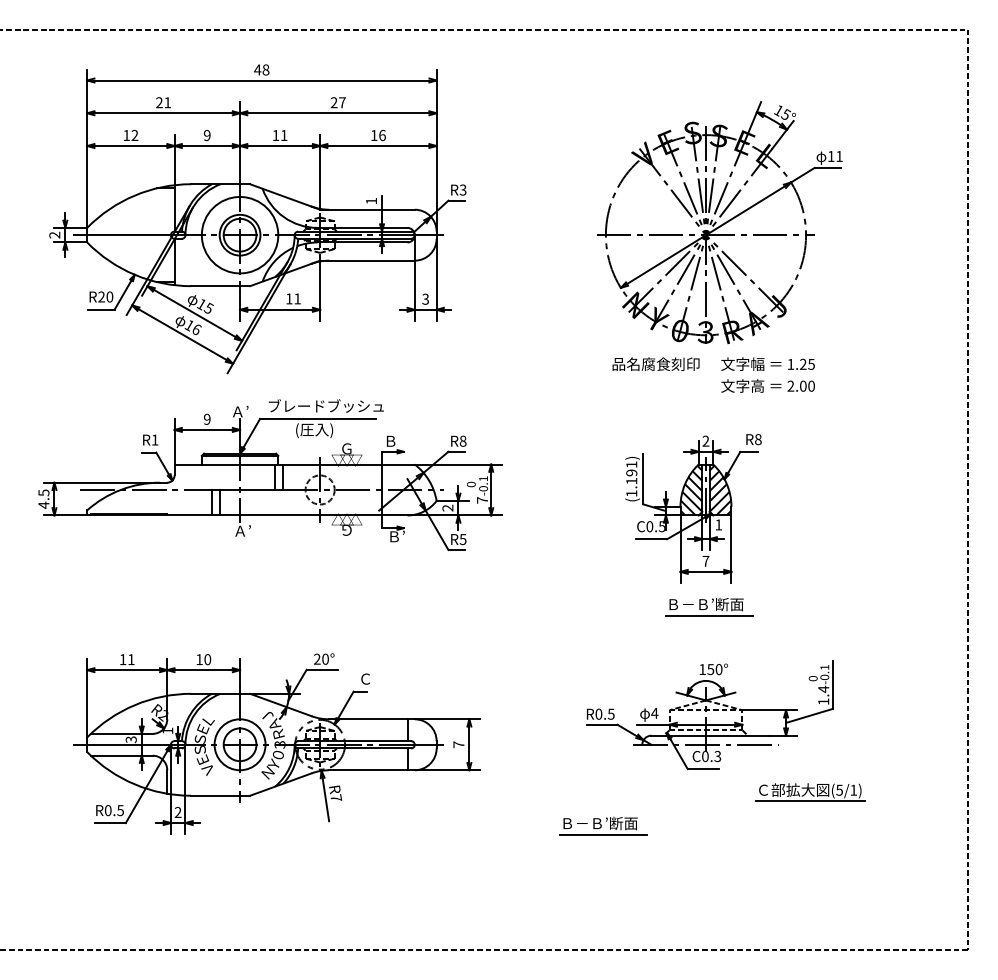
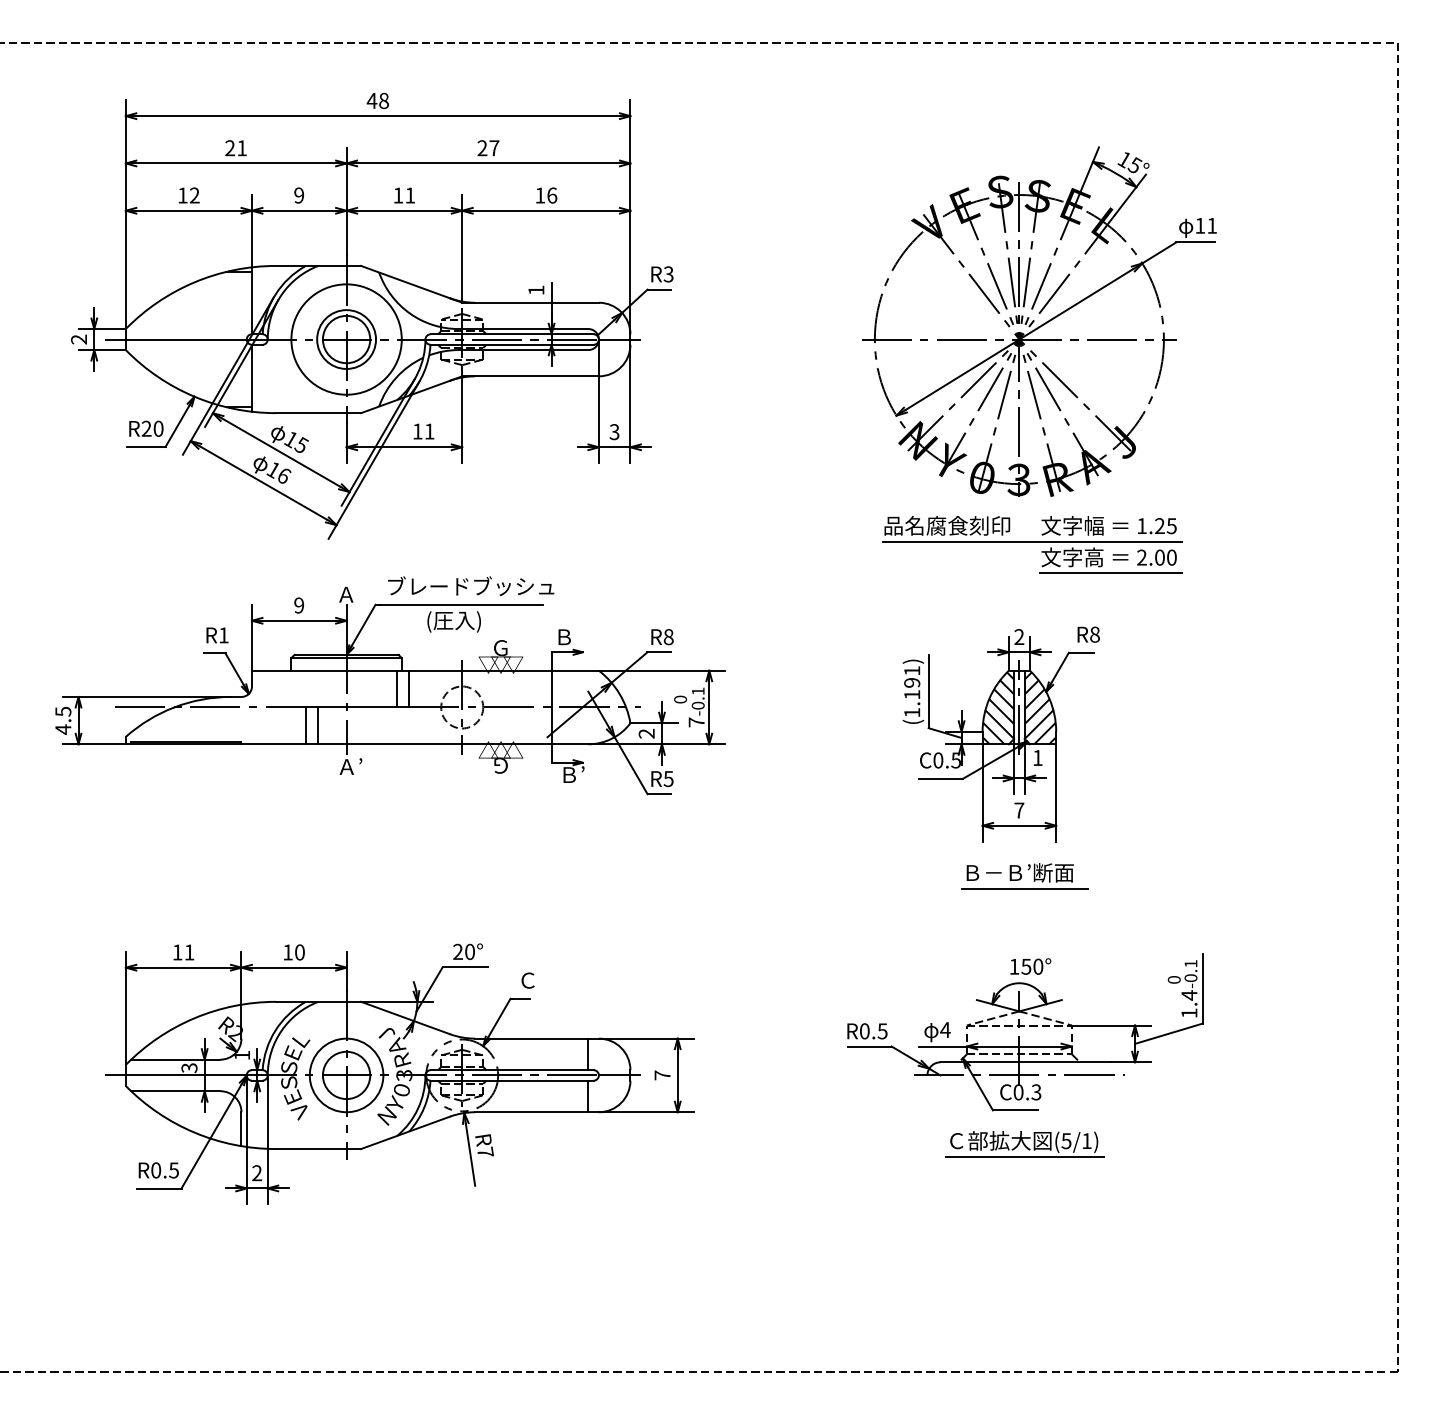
line: (714, 375) -> (1031, 542), added
line: (769, 397) -> (1111, 573), added
text: (240, 411) -> (347, 594), Ａ’ -> Ａ
part: (810, 792) -> (1024, 1144), moved
part: (603, 825) -> (871, 1191), removed

